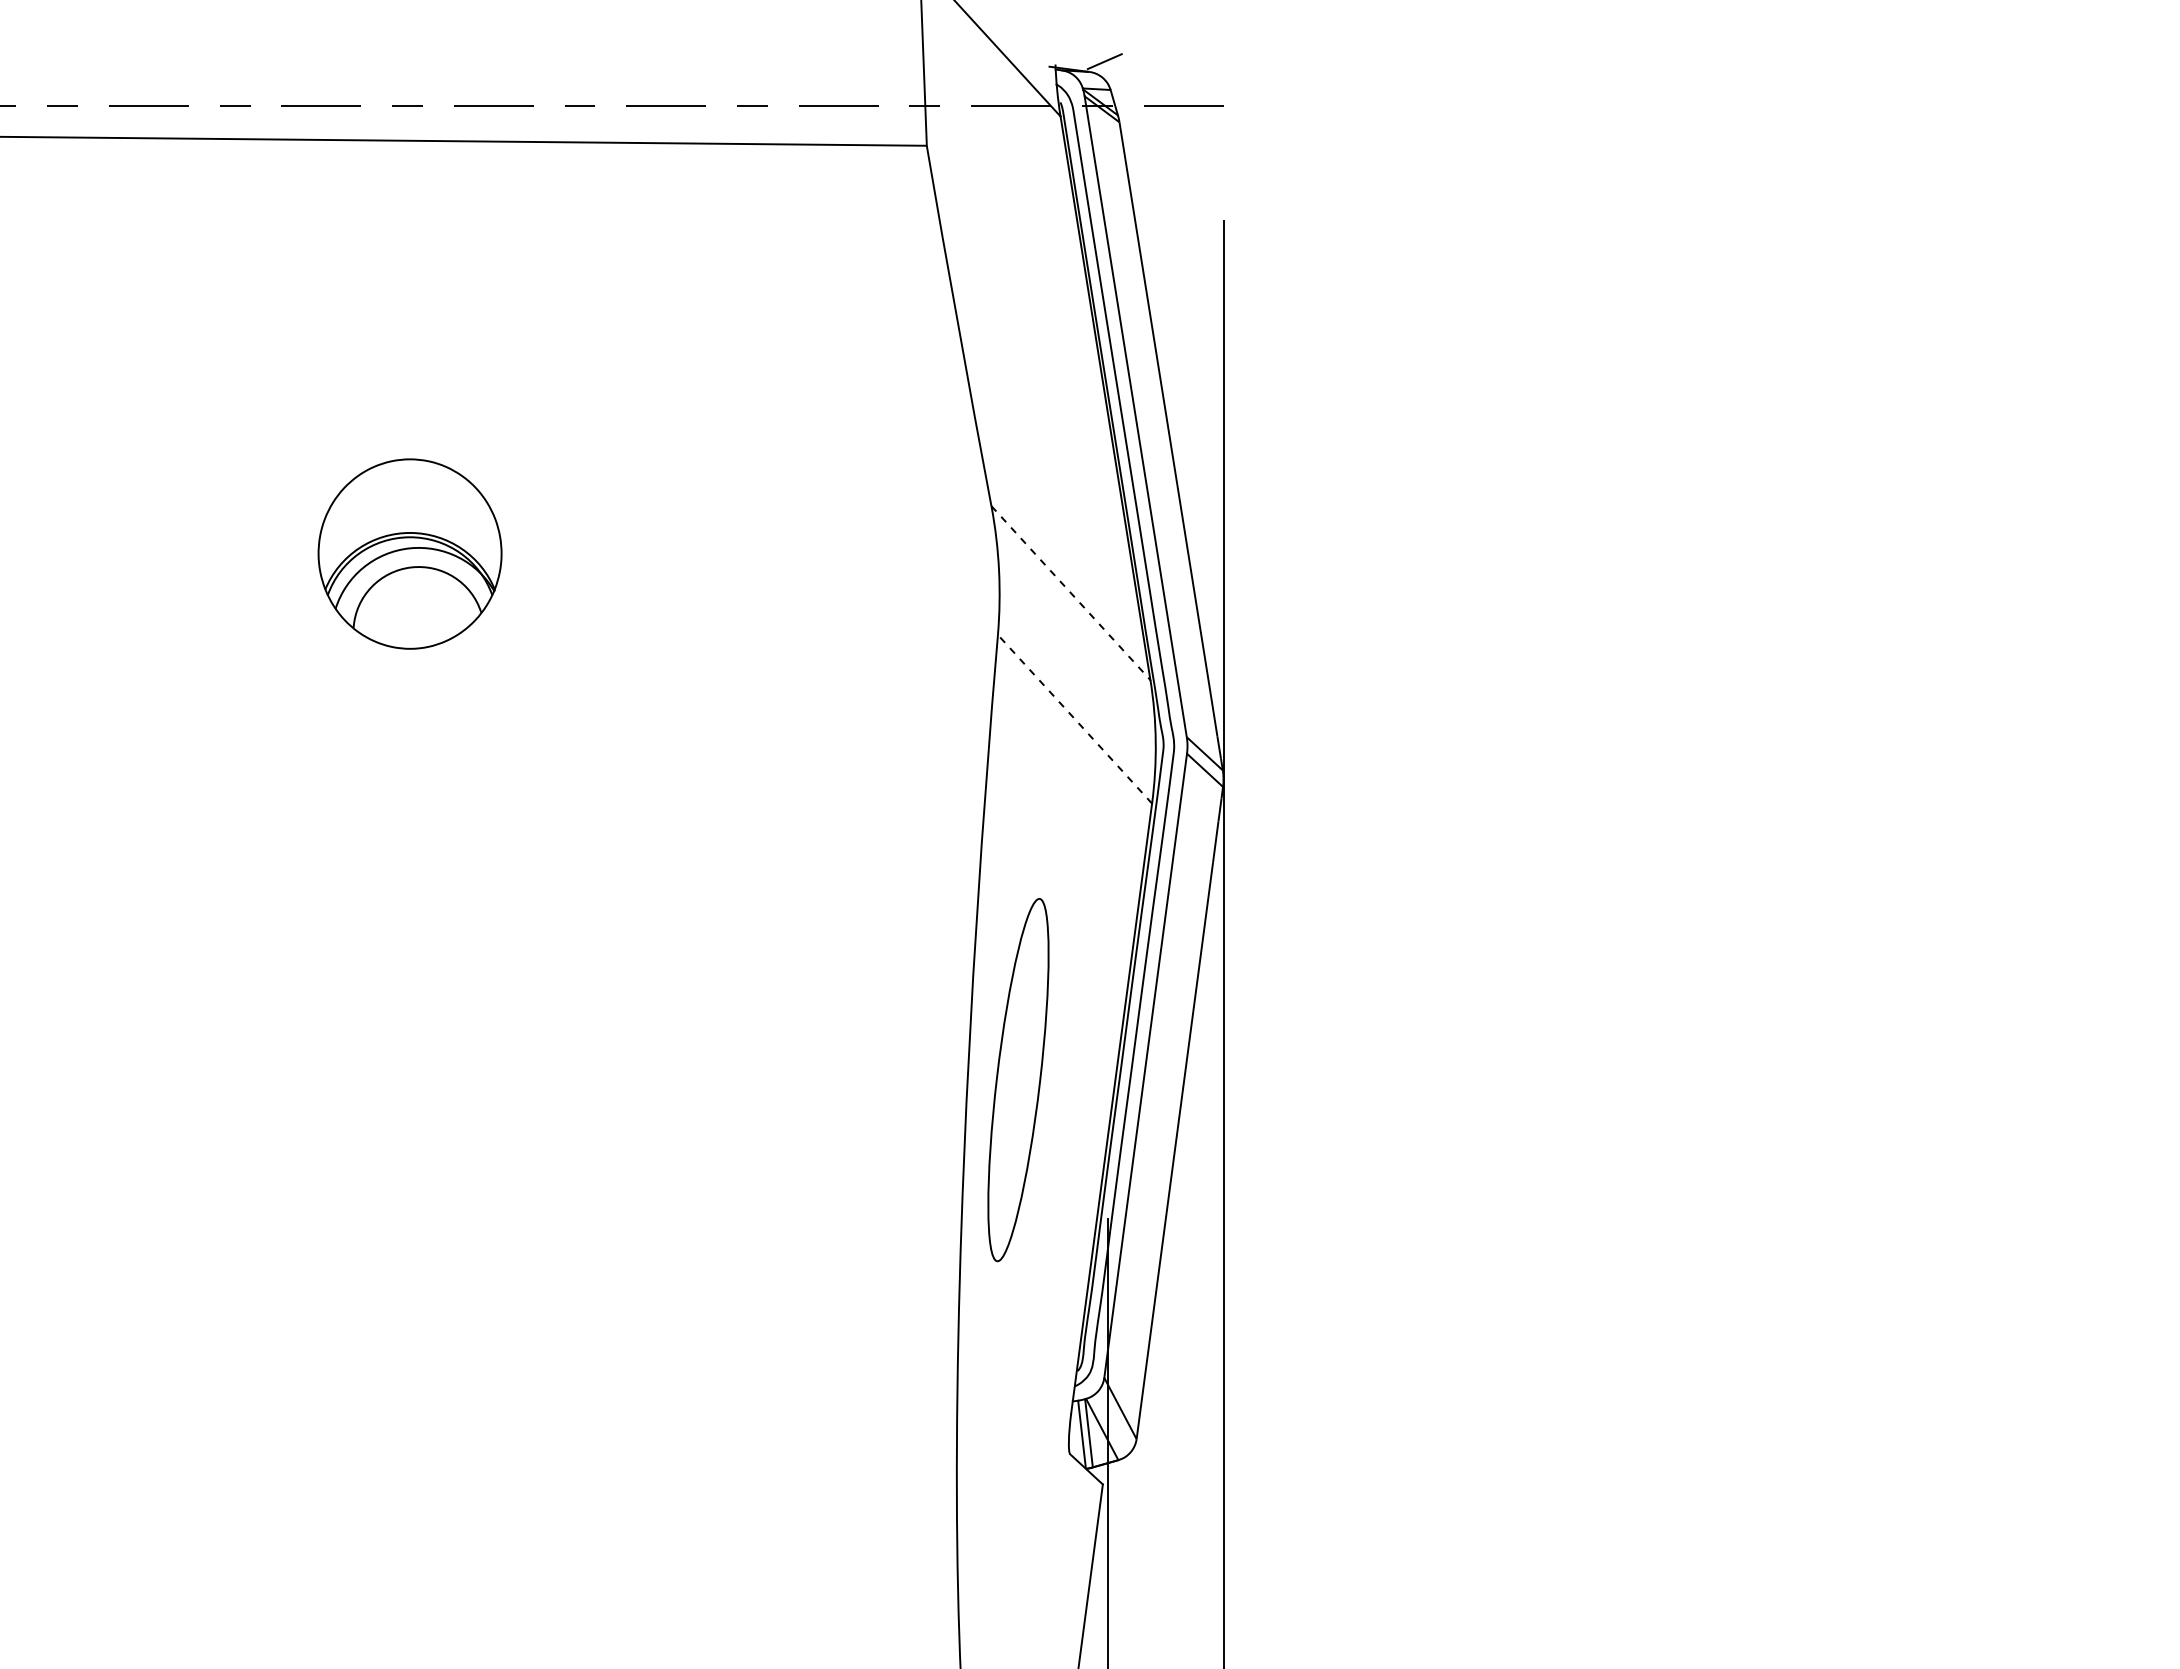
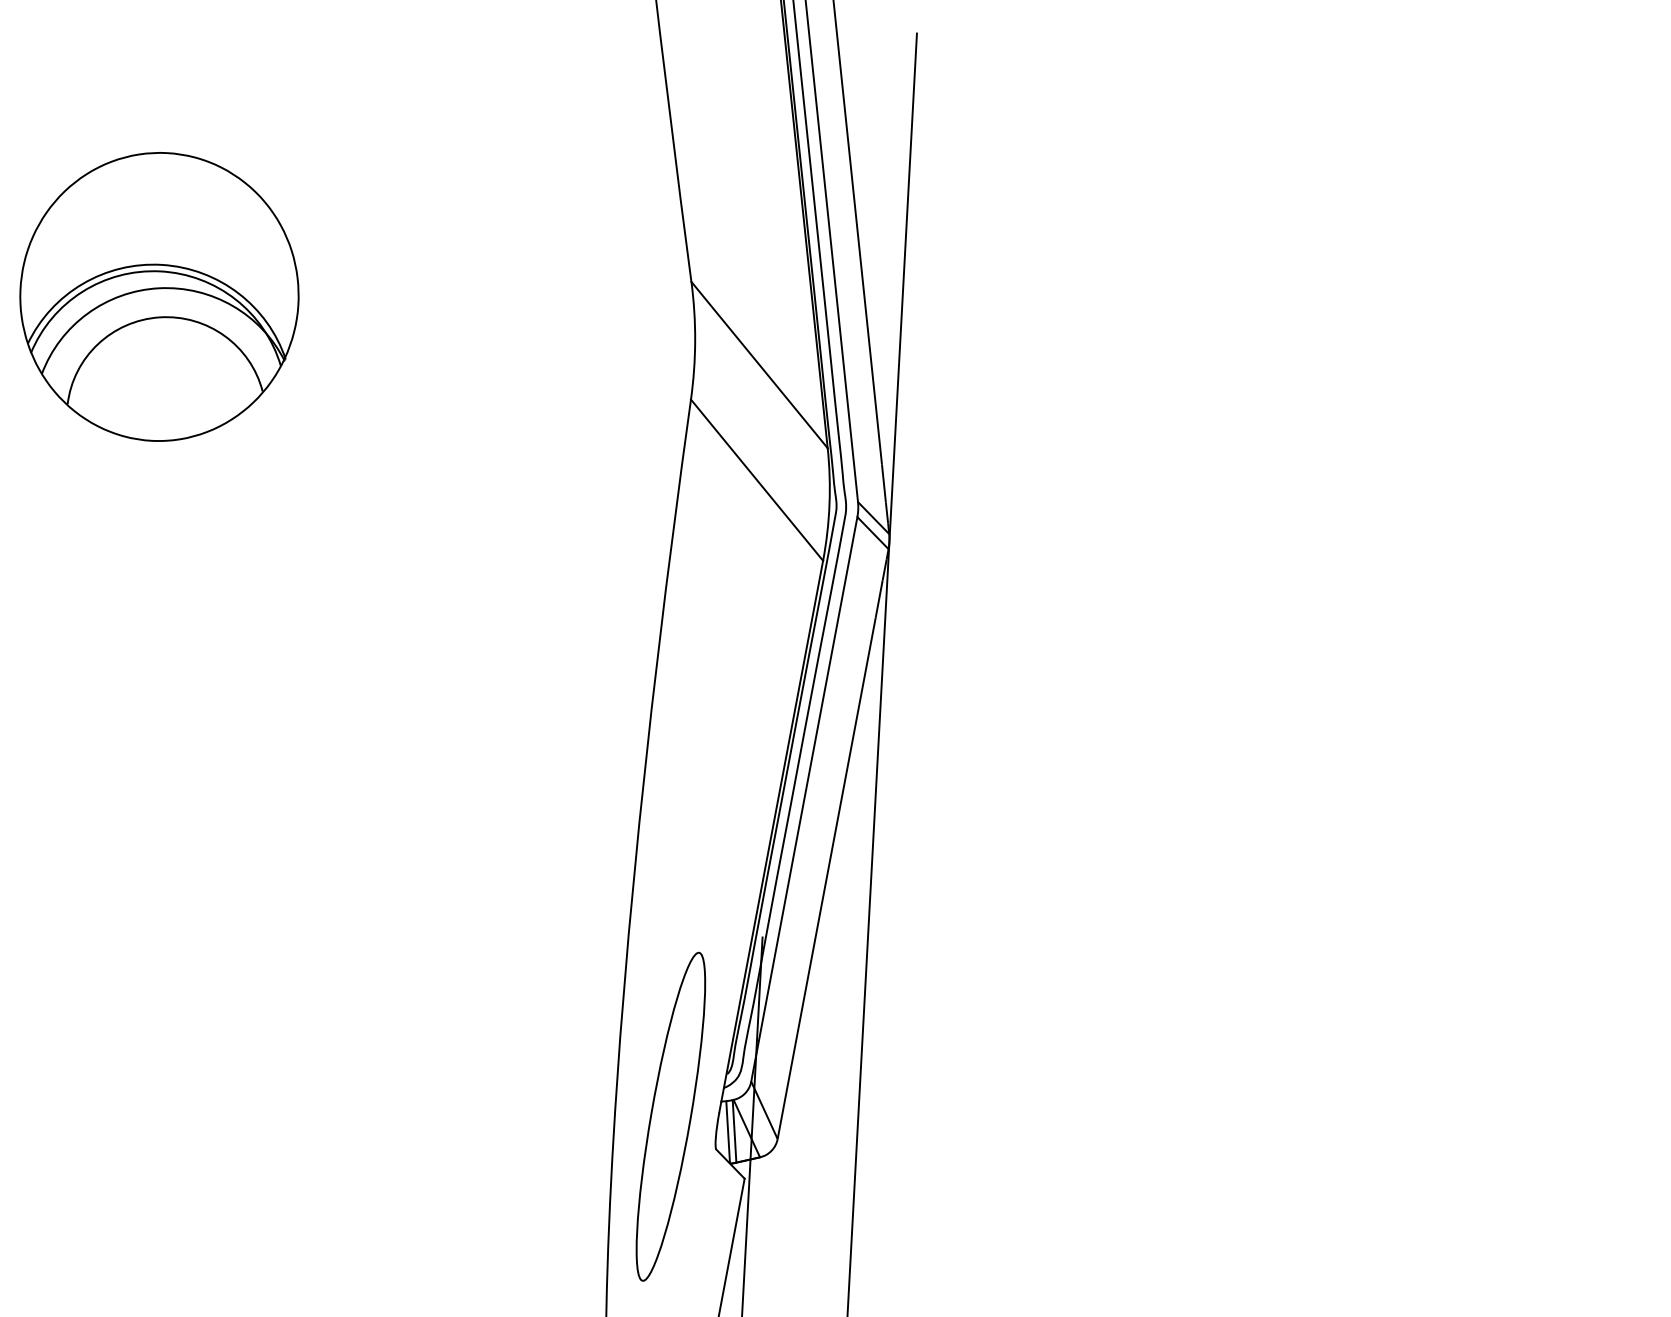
part: (409, 553) -> (158, 296), size x1.67
line: (1070, 593) -> (759, 365), dashed -> solid
line: (1074, 718) -> (756, 479), dashed -> solid
part: (1018, 1080) -> (670, 1117), moved

